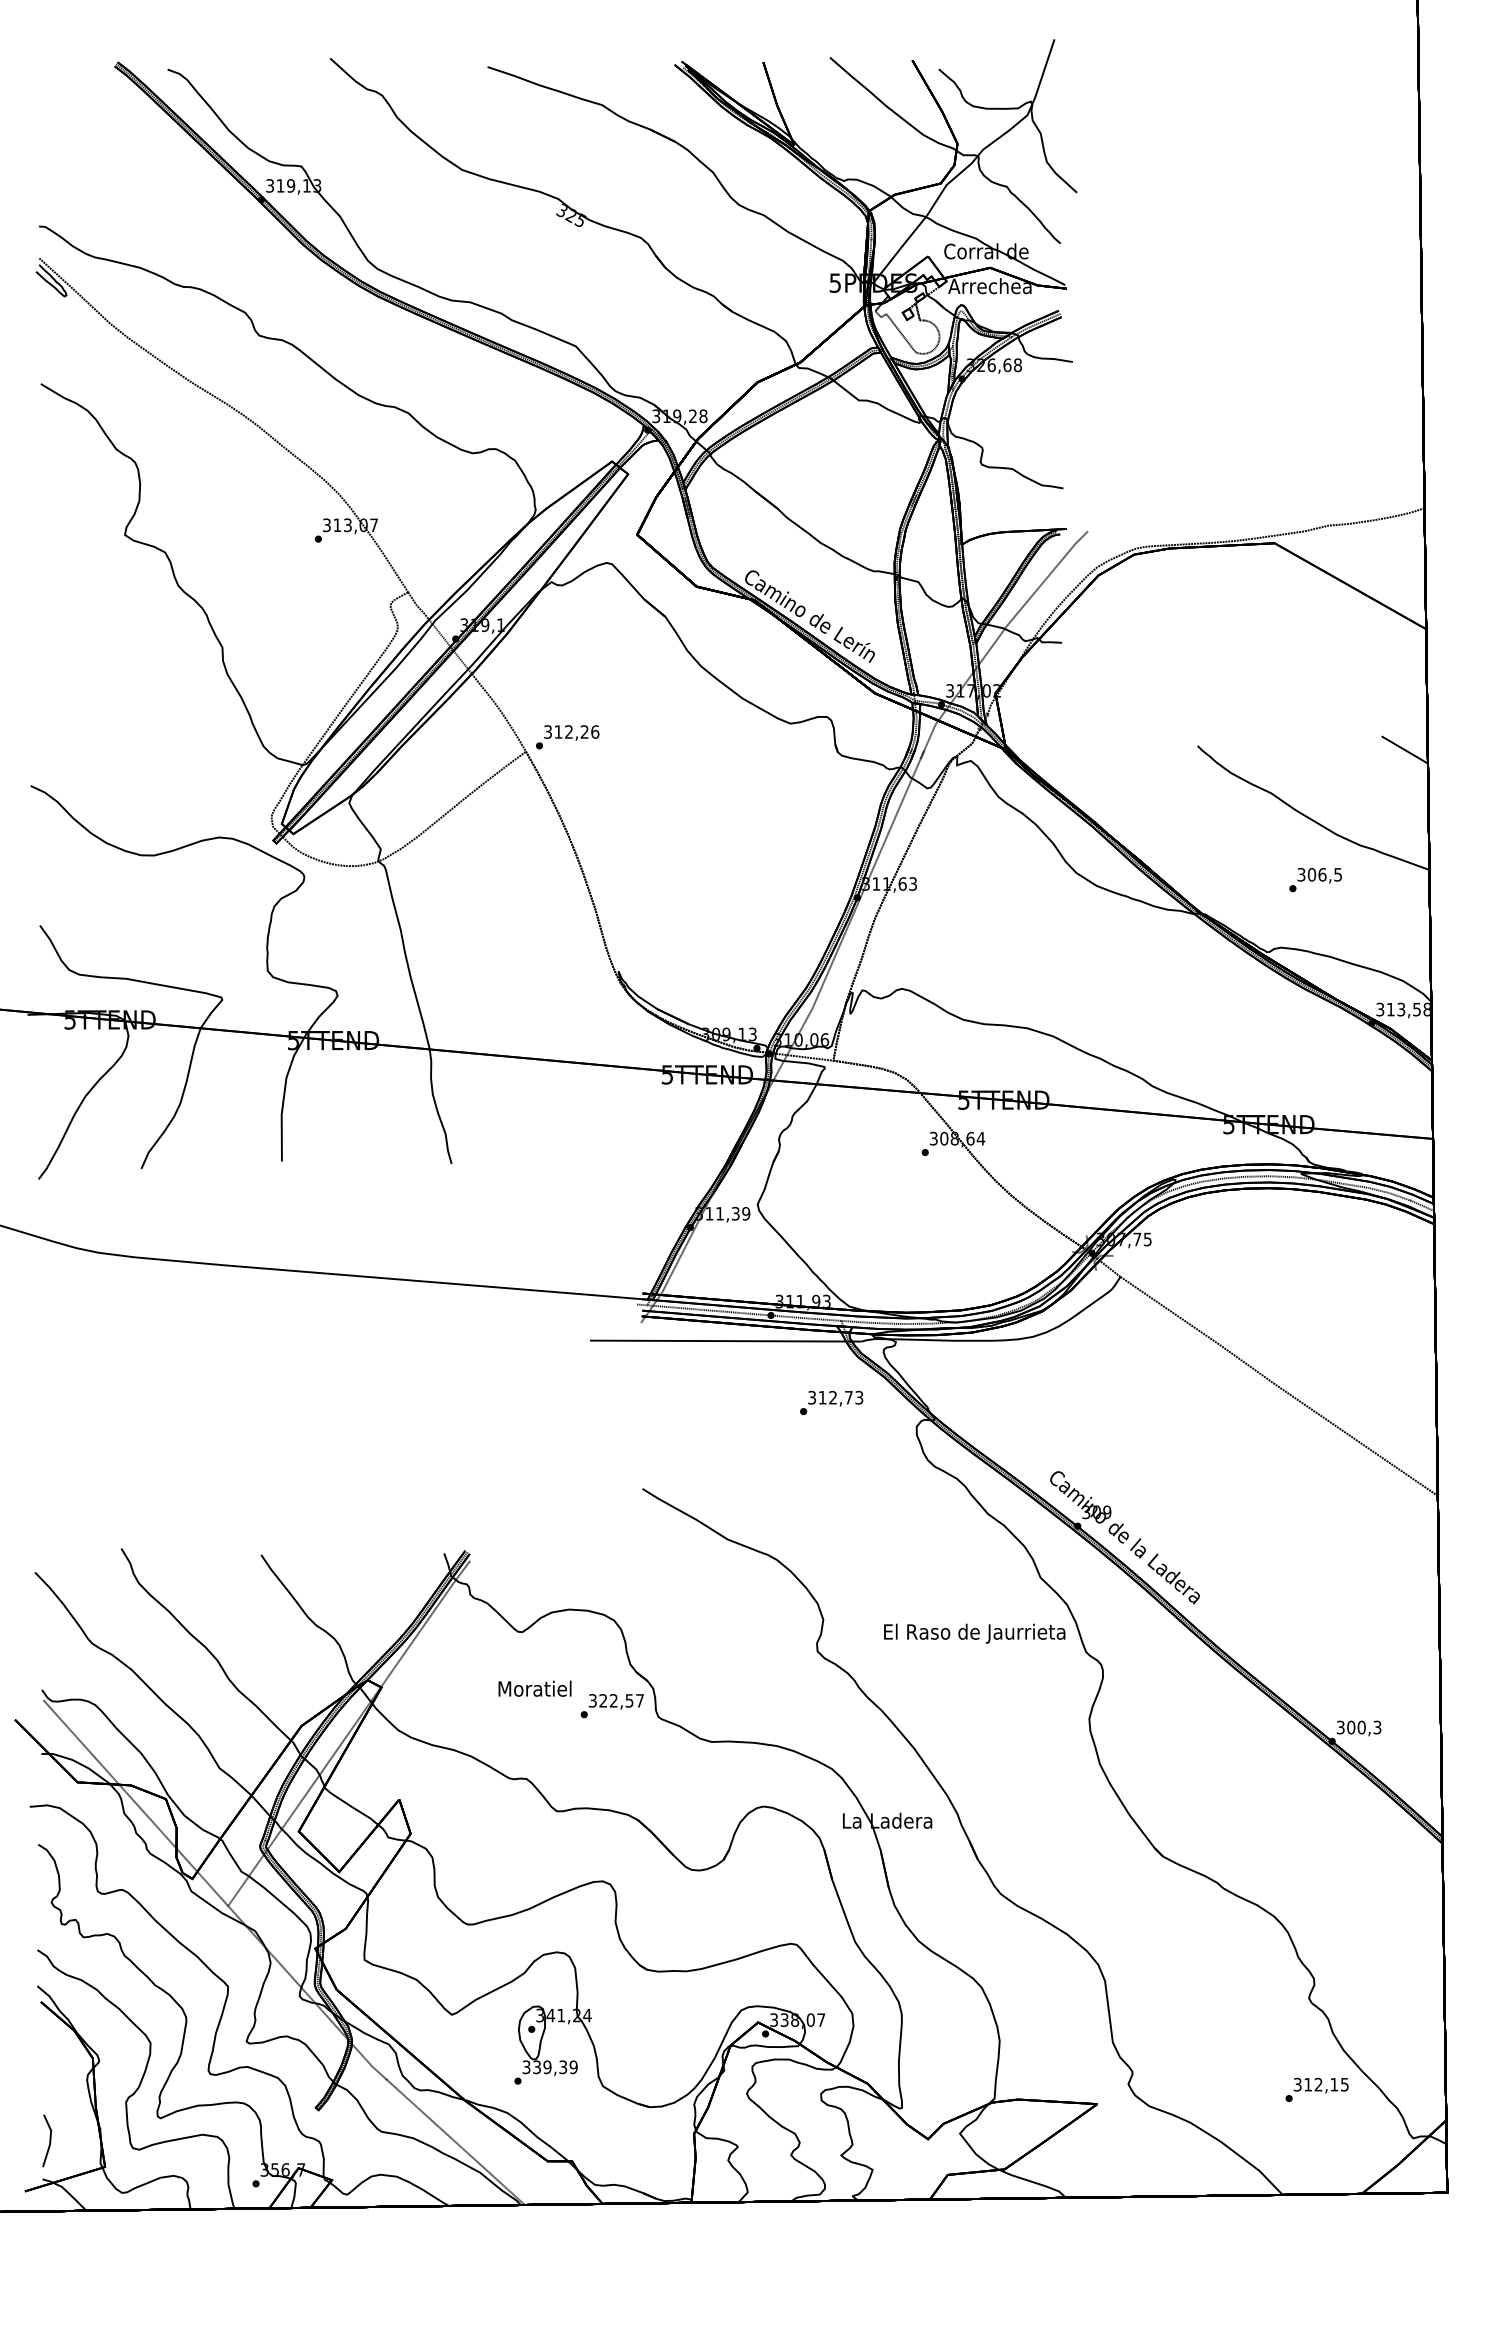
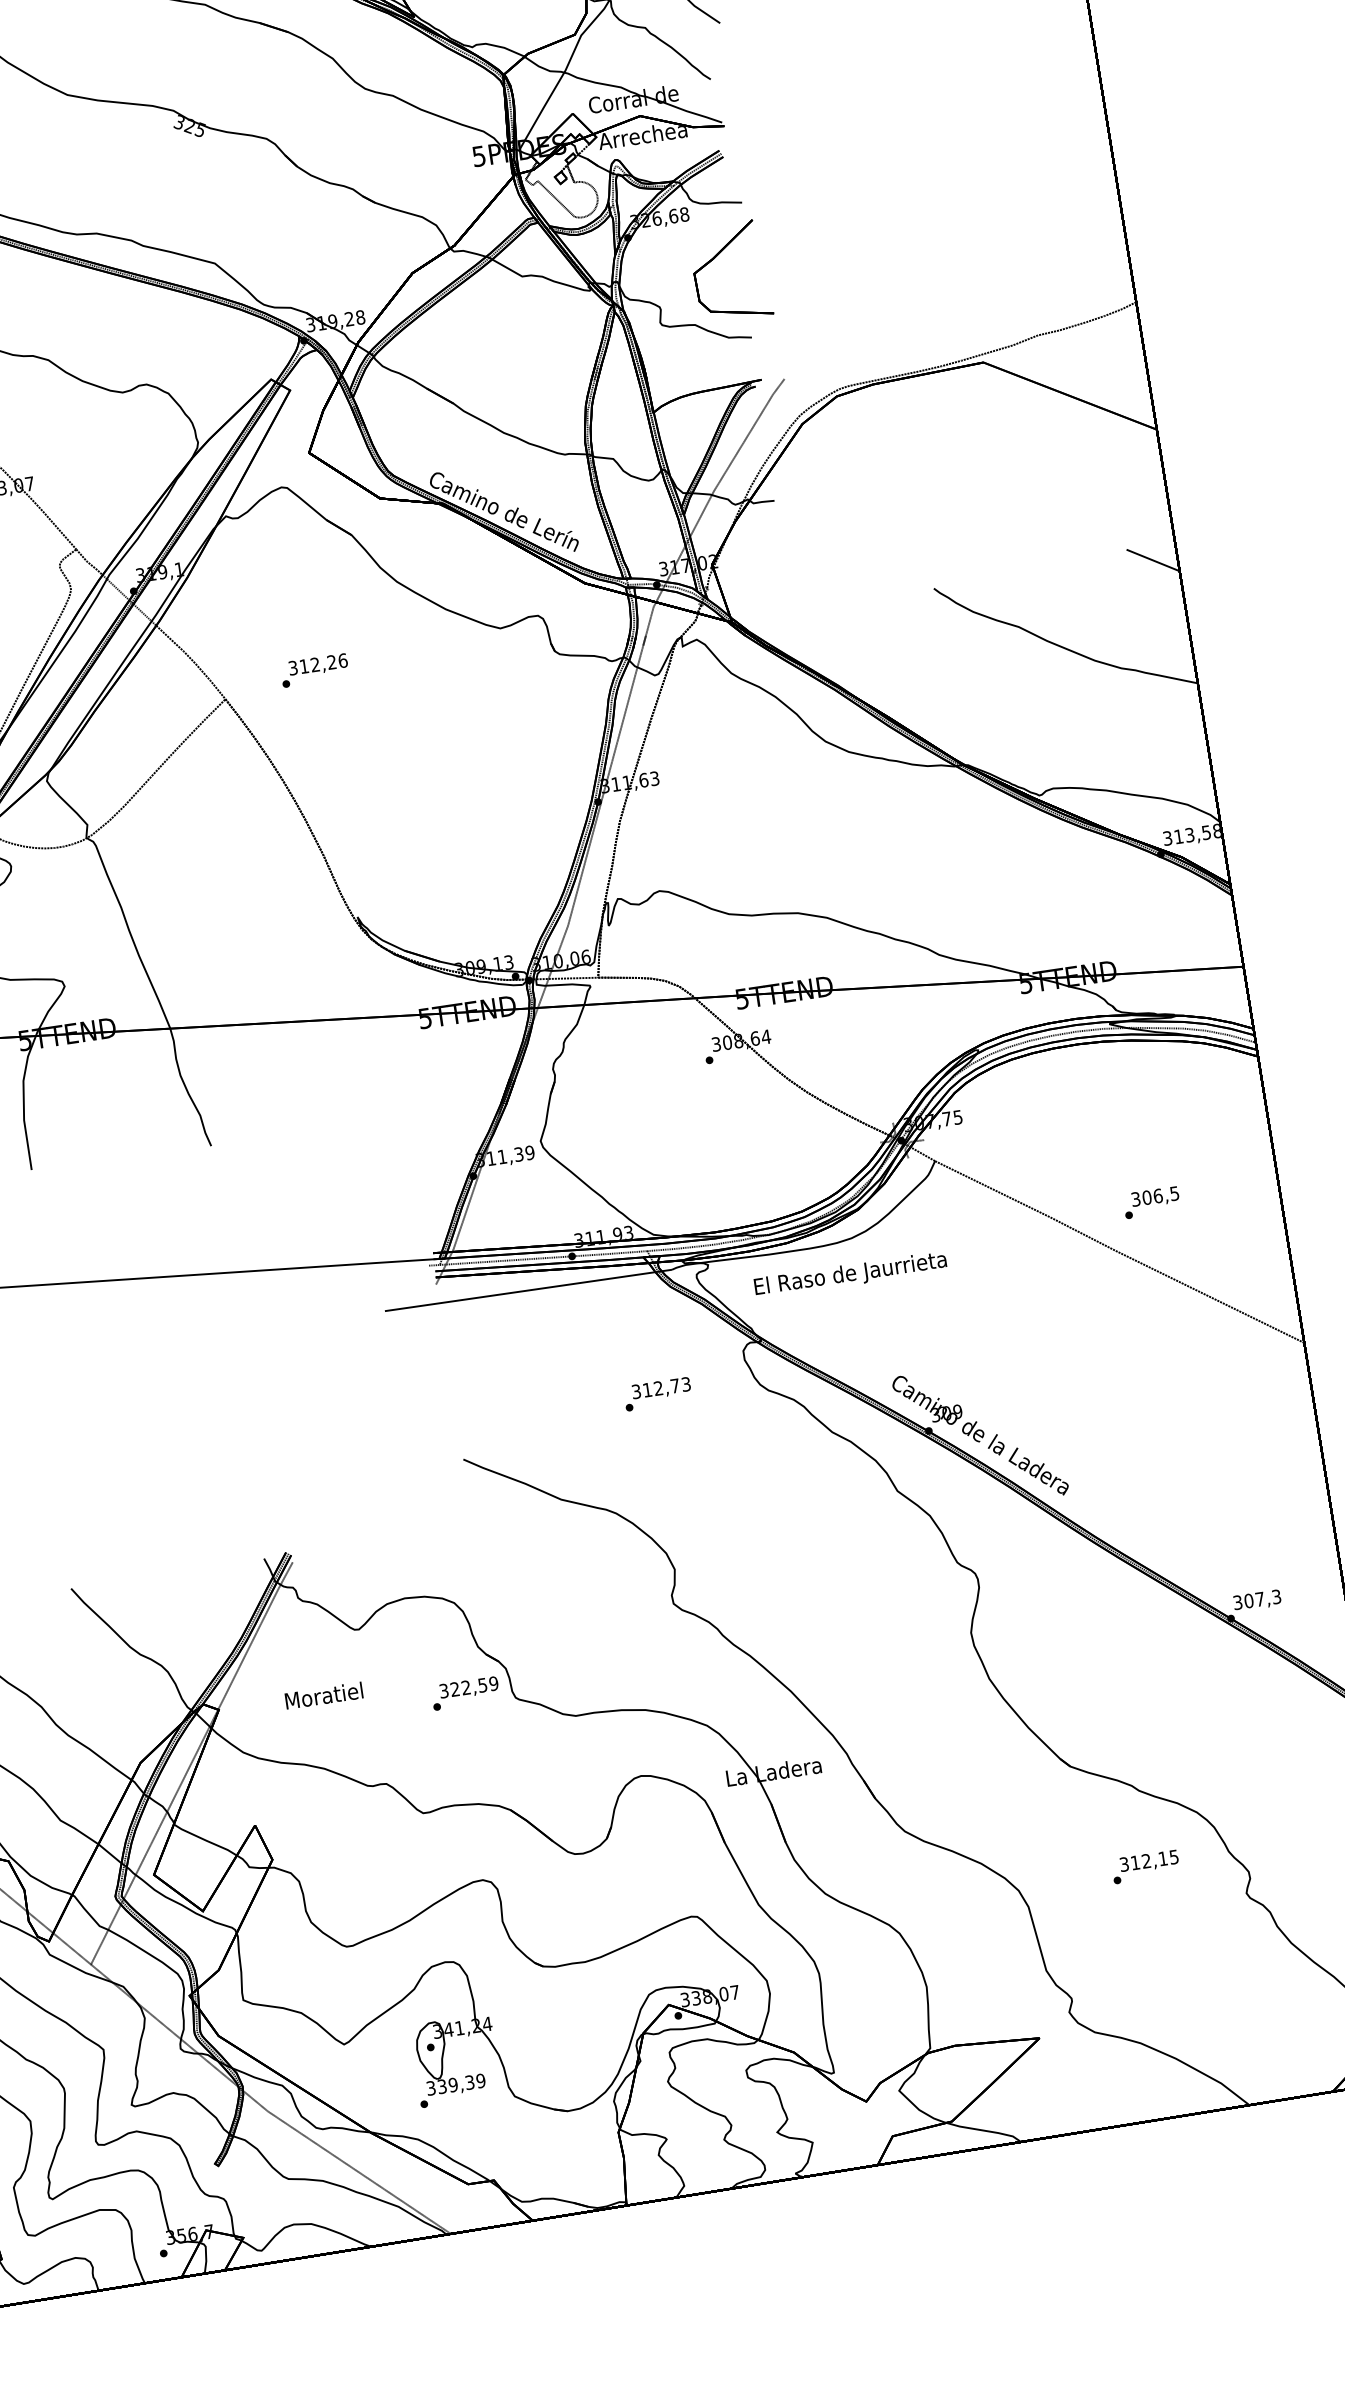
part: (1041, 409) -> (716, 257), added
text: (567, 737) -> (314, 670), moved
text: (1315, 880) -> (1151, 1203), moved
text: (831, 1402) -> (657, 1393), moved
text: (974, 1633) -> (850, 1274), moved
text: (534, 1688) -> (323, 1695), moved
text: (639, 1700) -> (493, 1683), 322,57 -> 322,59
text: (1361, 1727) -> (1259, 1599), 300,3 -> 307,3
text: (1316, 2089) -> (1144, 1866), moved

